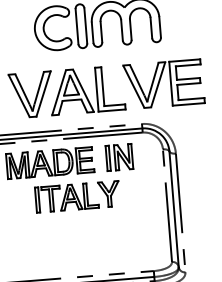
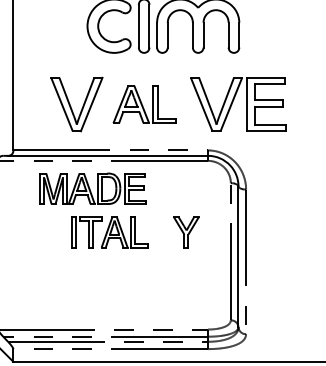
part: (86, 90) -> (144, 104), size x0.7
part: (119, 157) -> (177, 188), removed
part: (109, 194) -> (186, 232), moved

